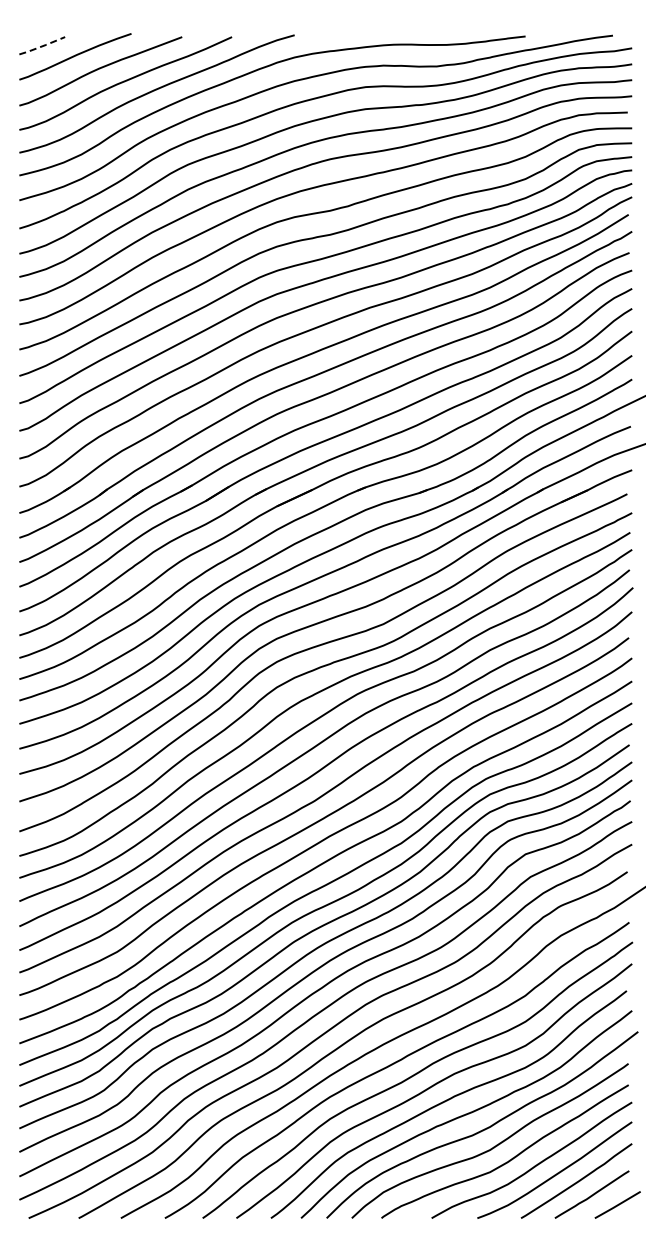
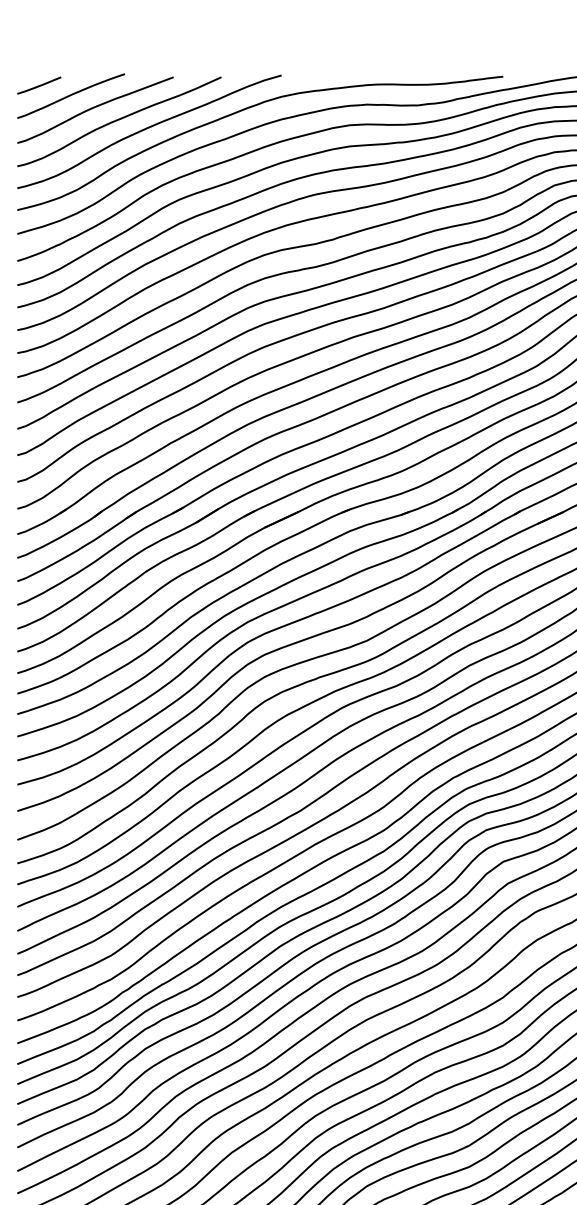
line: (42, 46) -> (39, 86), dashed -> solid

